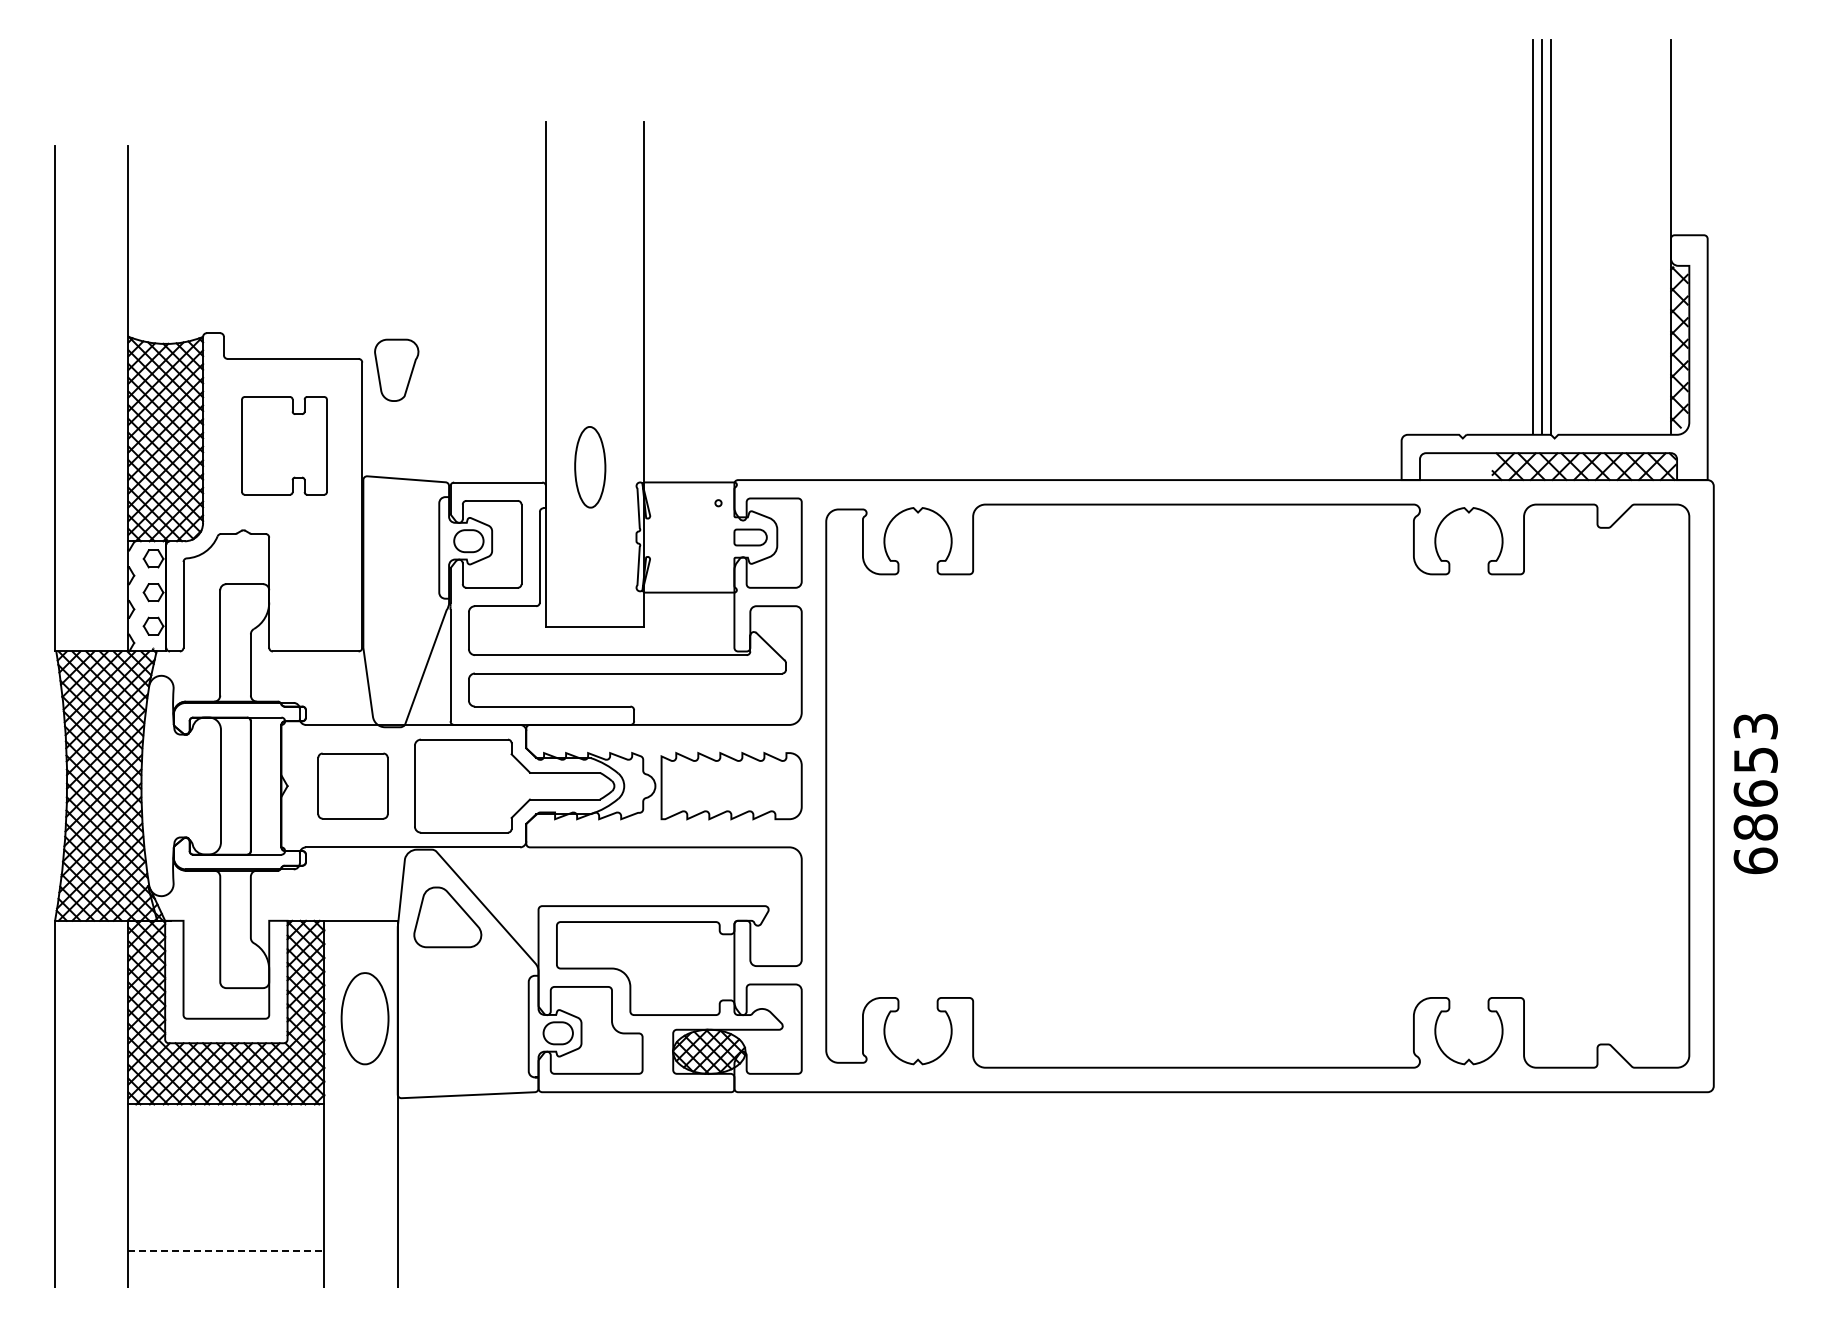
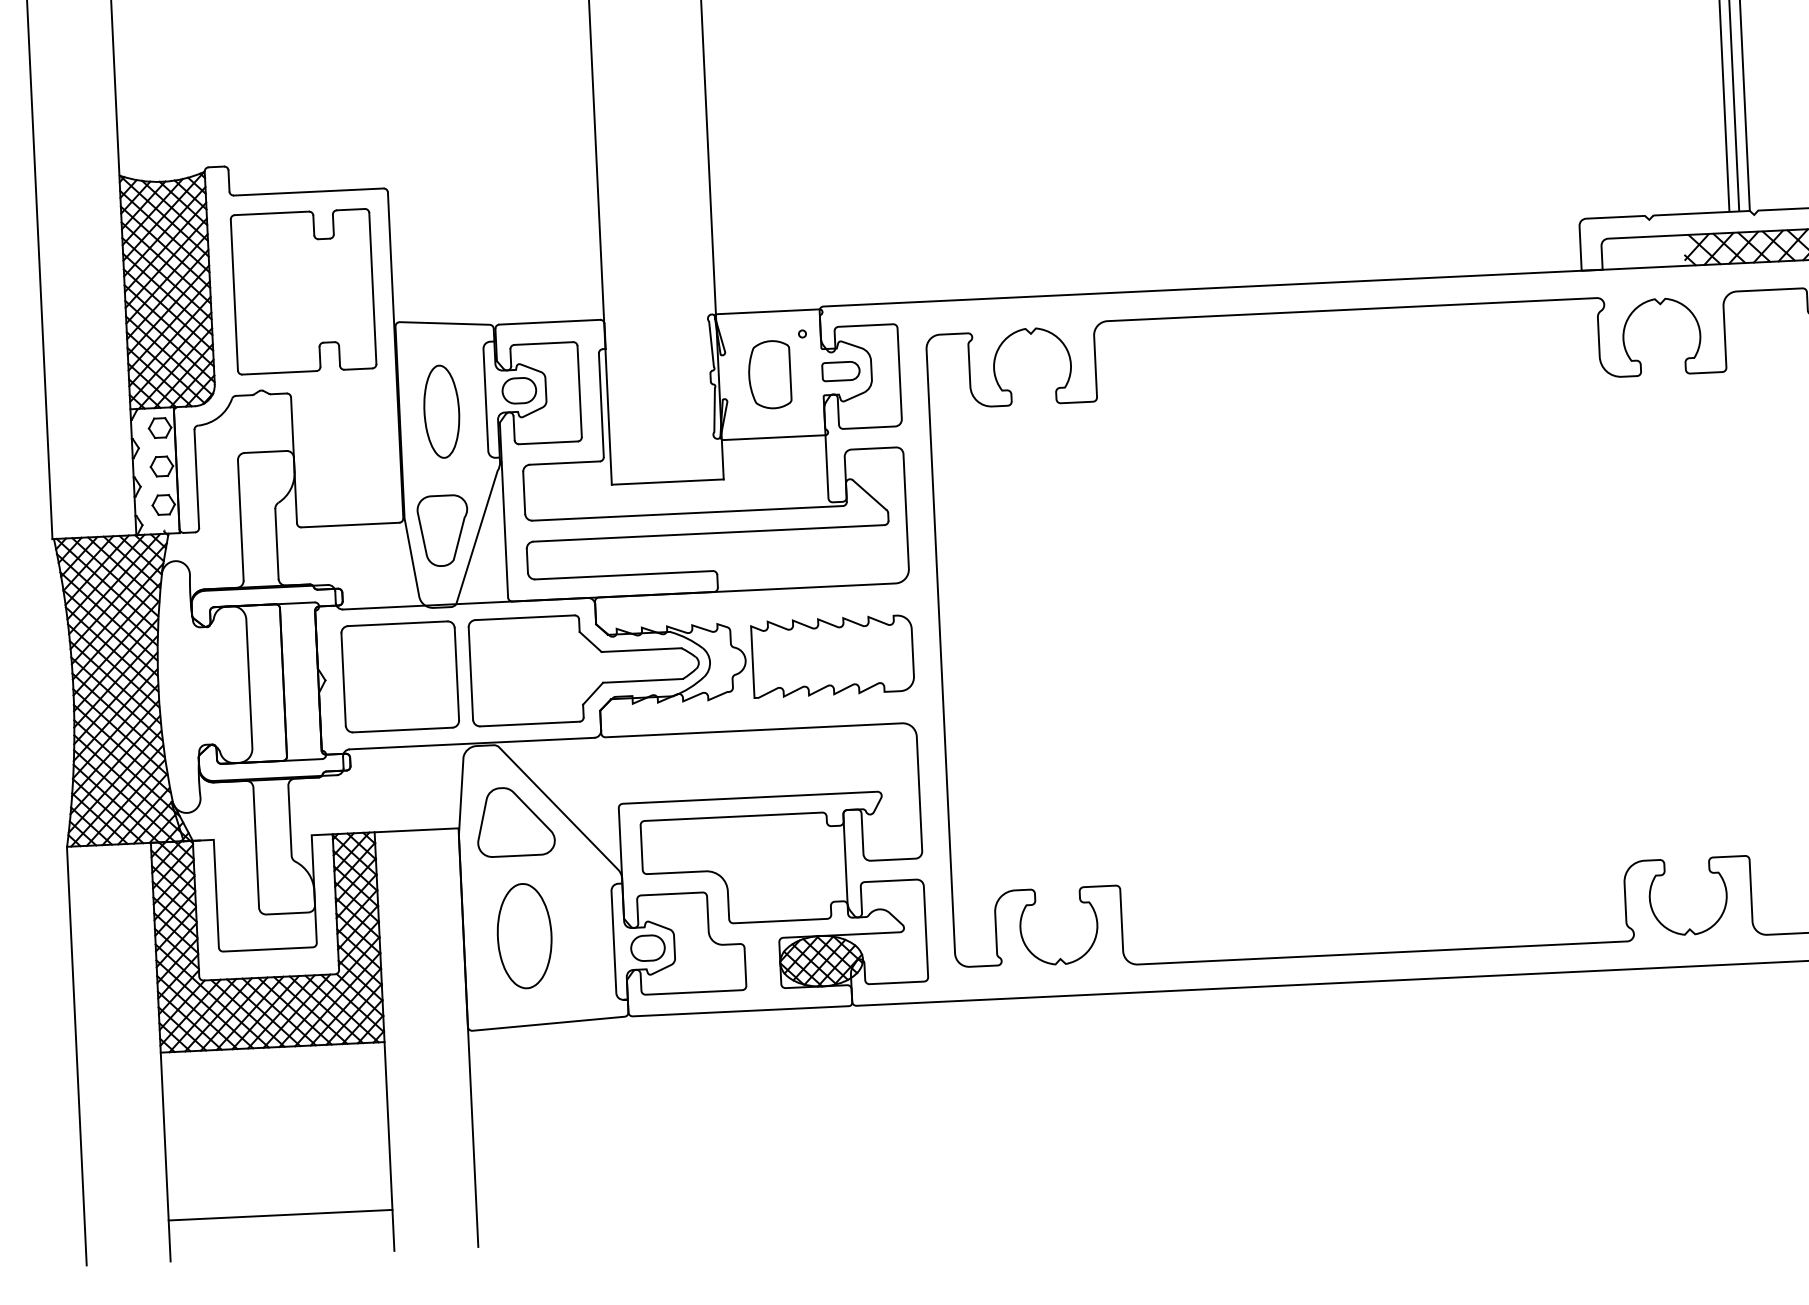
part: (396, 369) -> (443, 529), moved
part: (284, 445) -> (303, 291), size x1.43
part: (590, 467) -> (442, 411), moved
part: (688, 537) -> (770, 374), added
part: (352, 785) -> (399, 676), size x1.43
part: (364, 1018) -> (524, 935), moved
line: (226, 1251) -> (280, 1215), dashed -> solid

